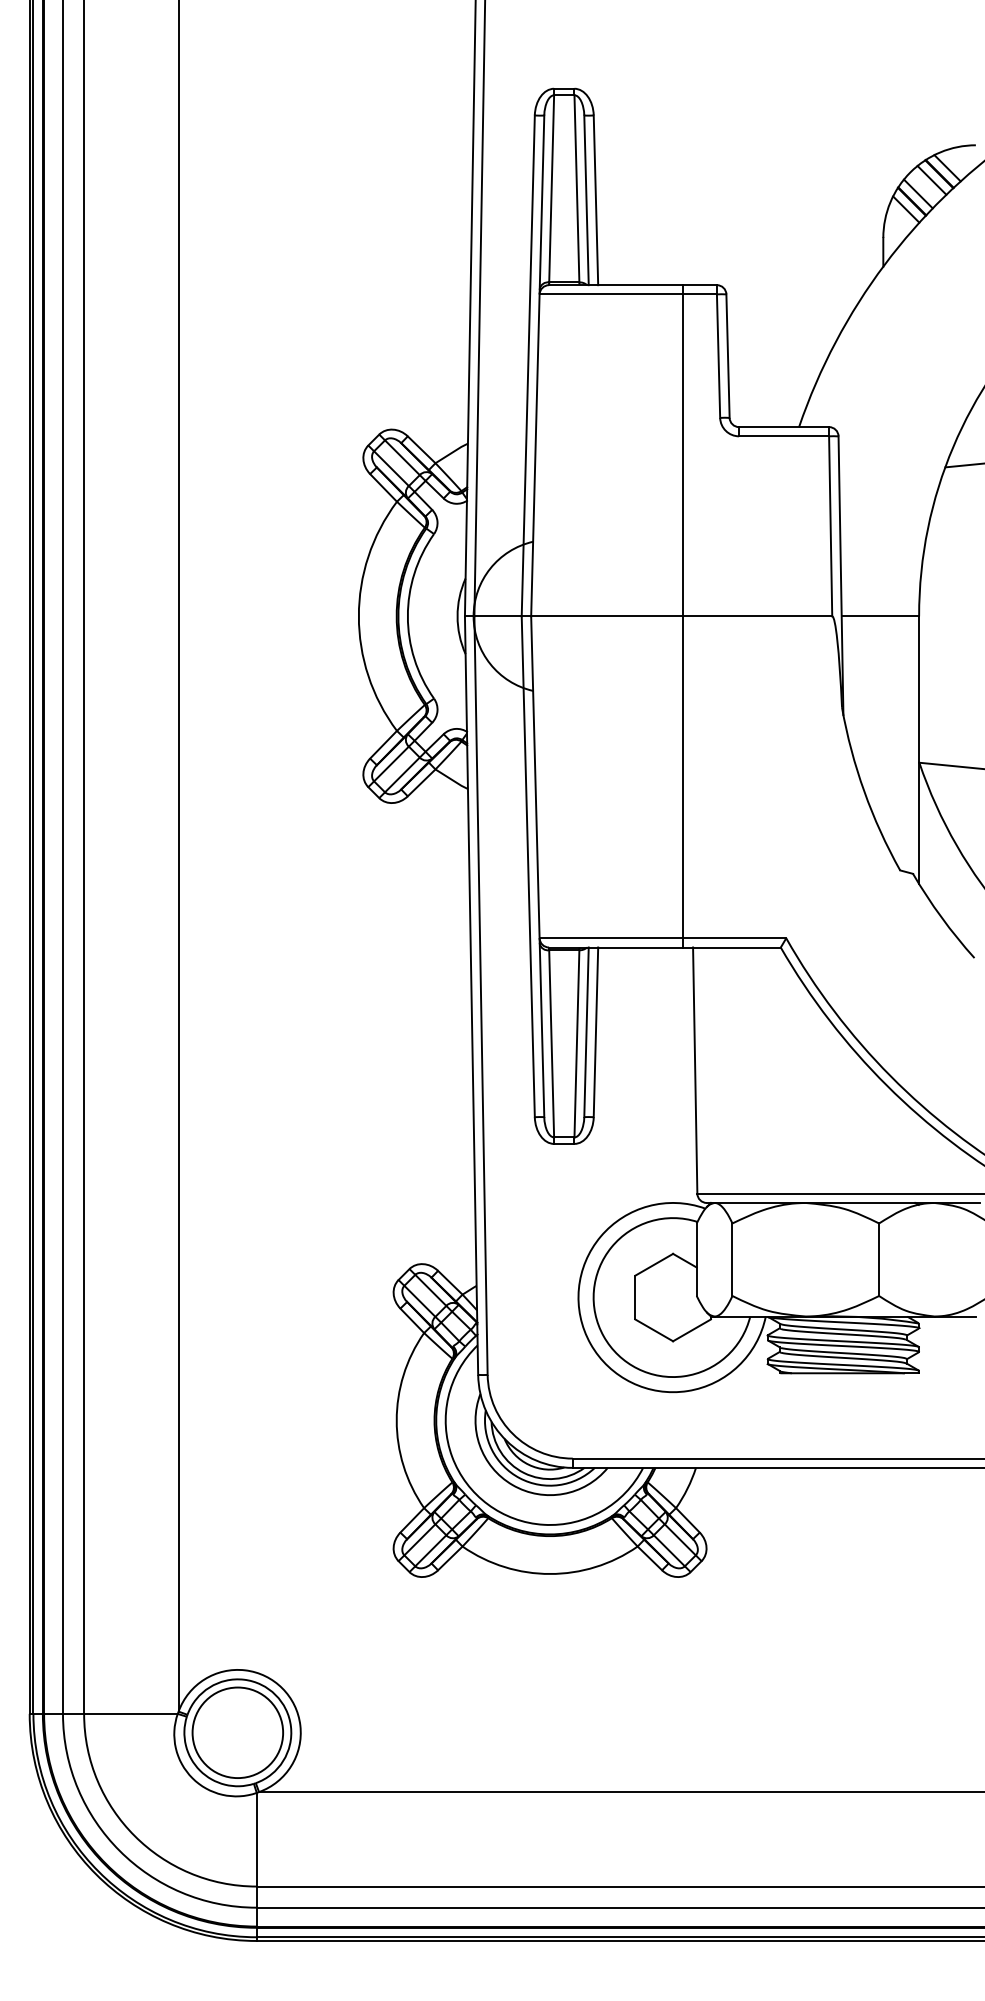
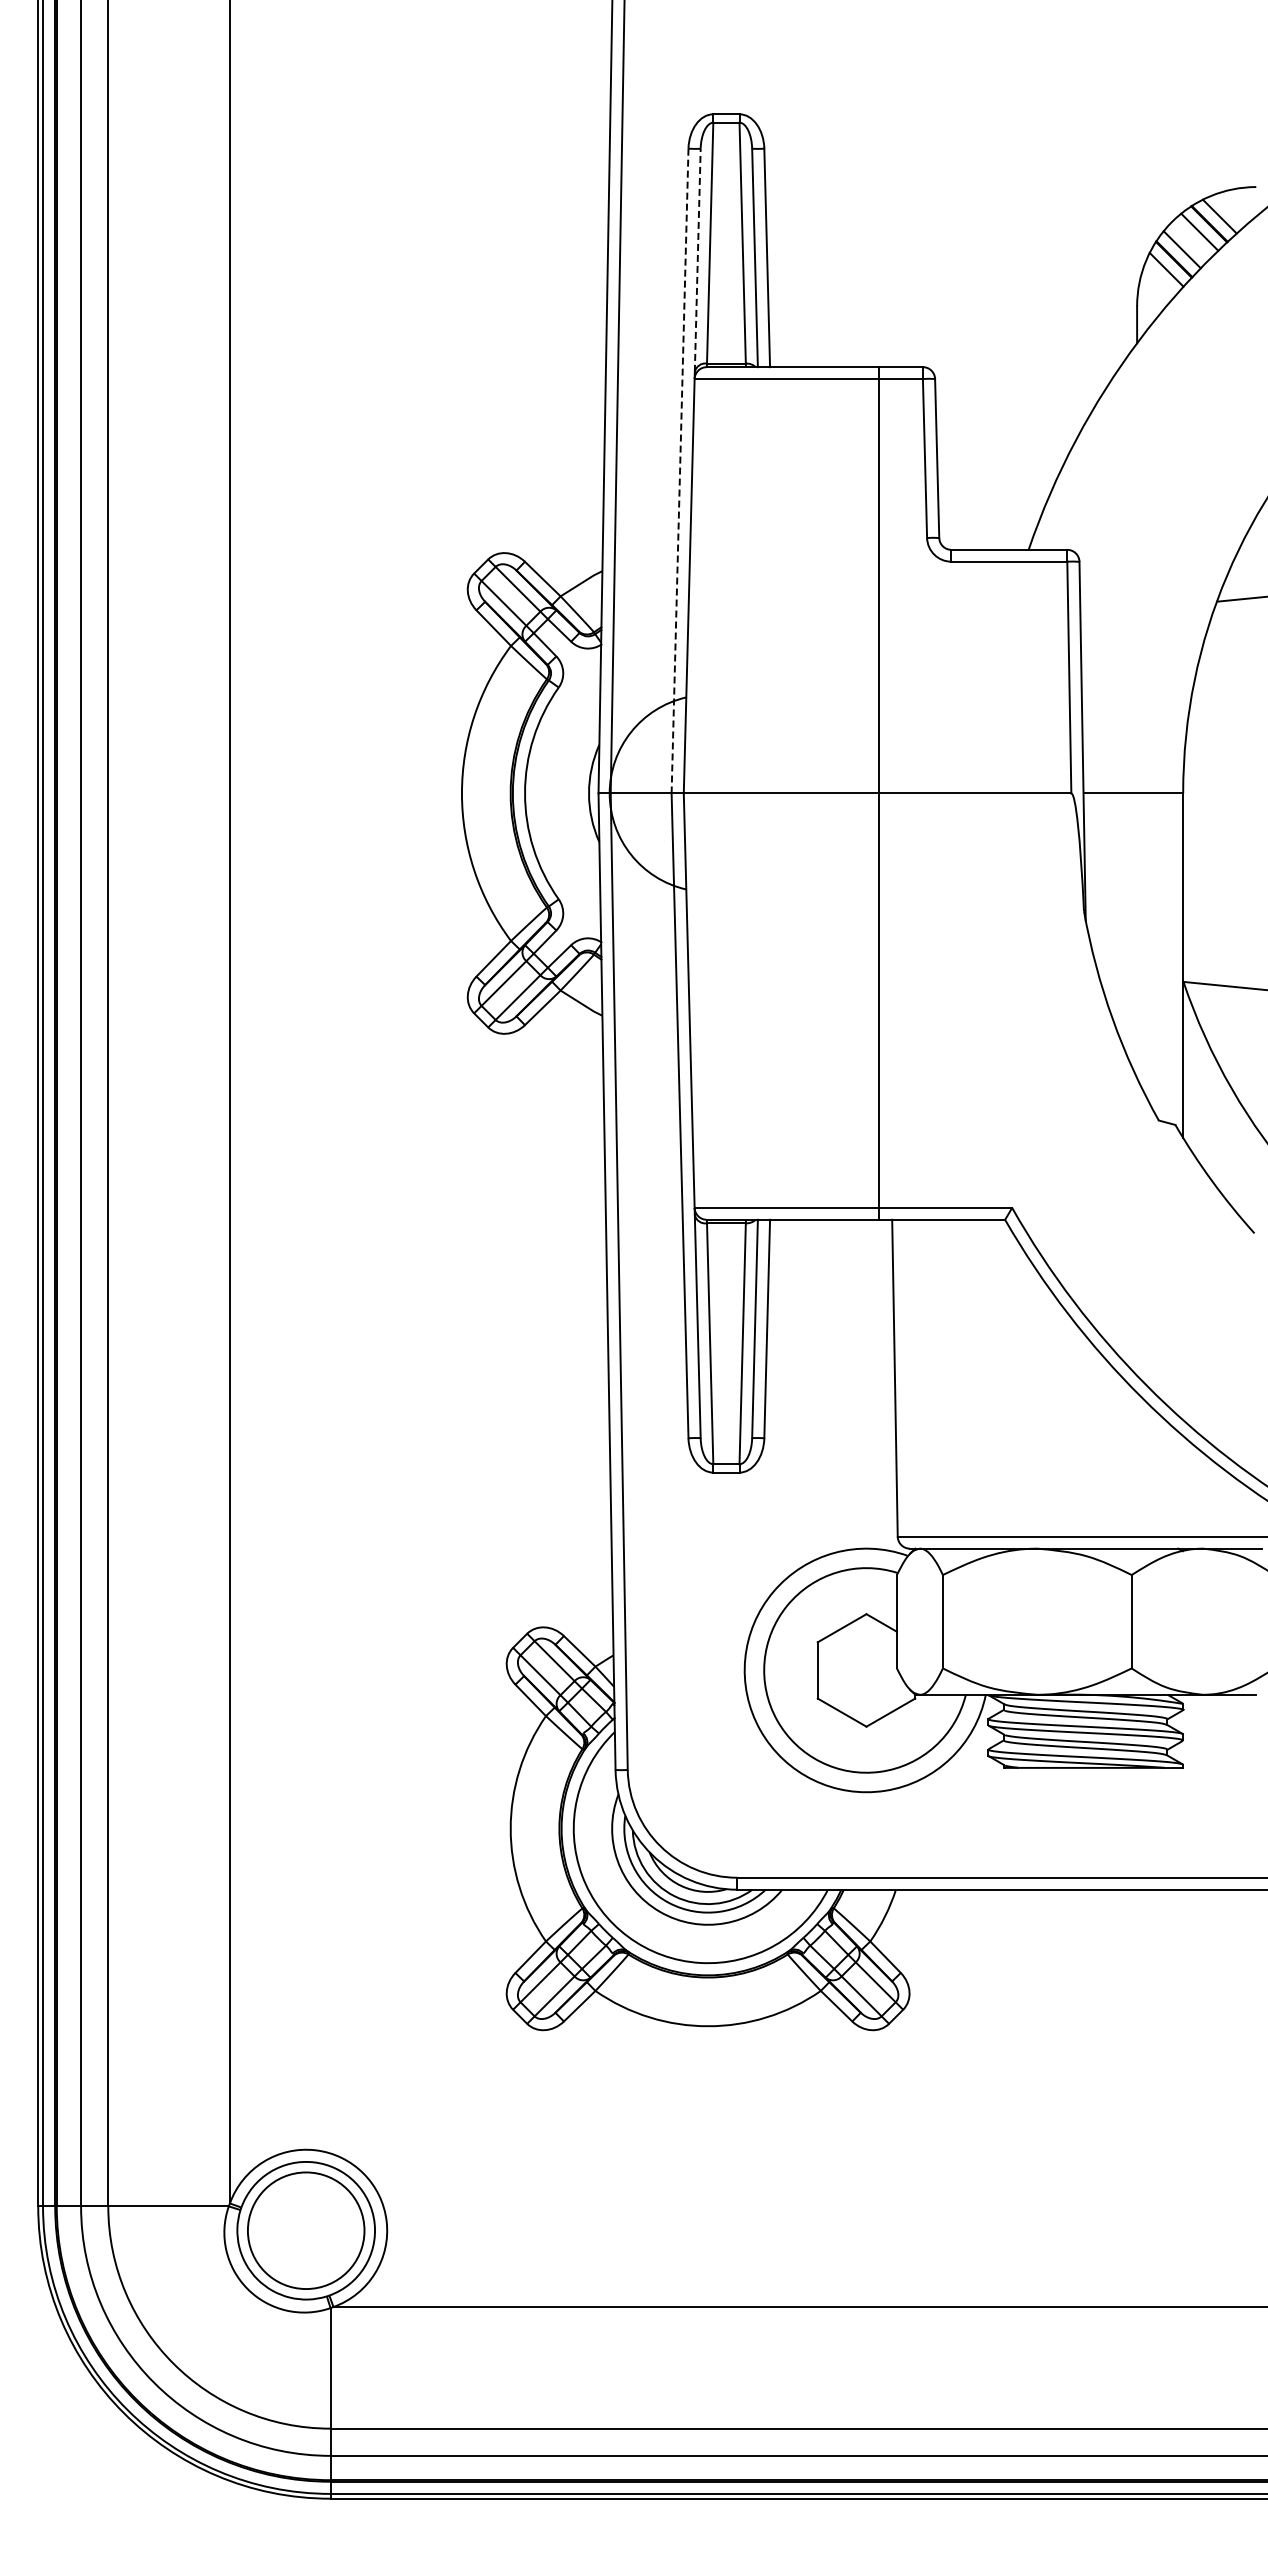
line: (541, 202) -> (697, 260), solid -> dashed
line: (528, 365) -> (680, 470), solid -> dashed

